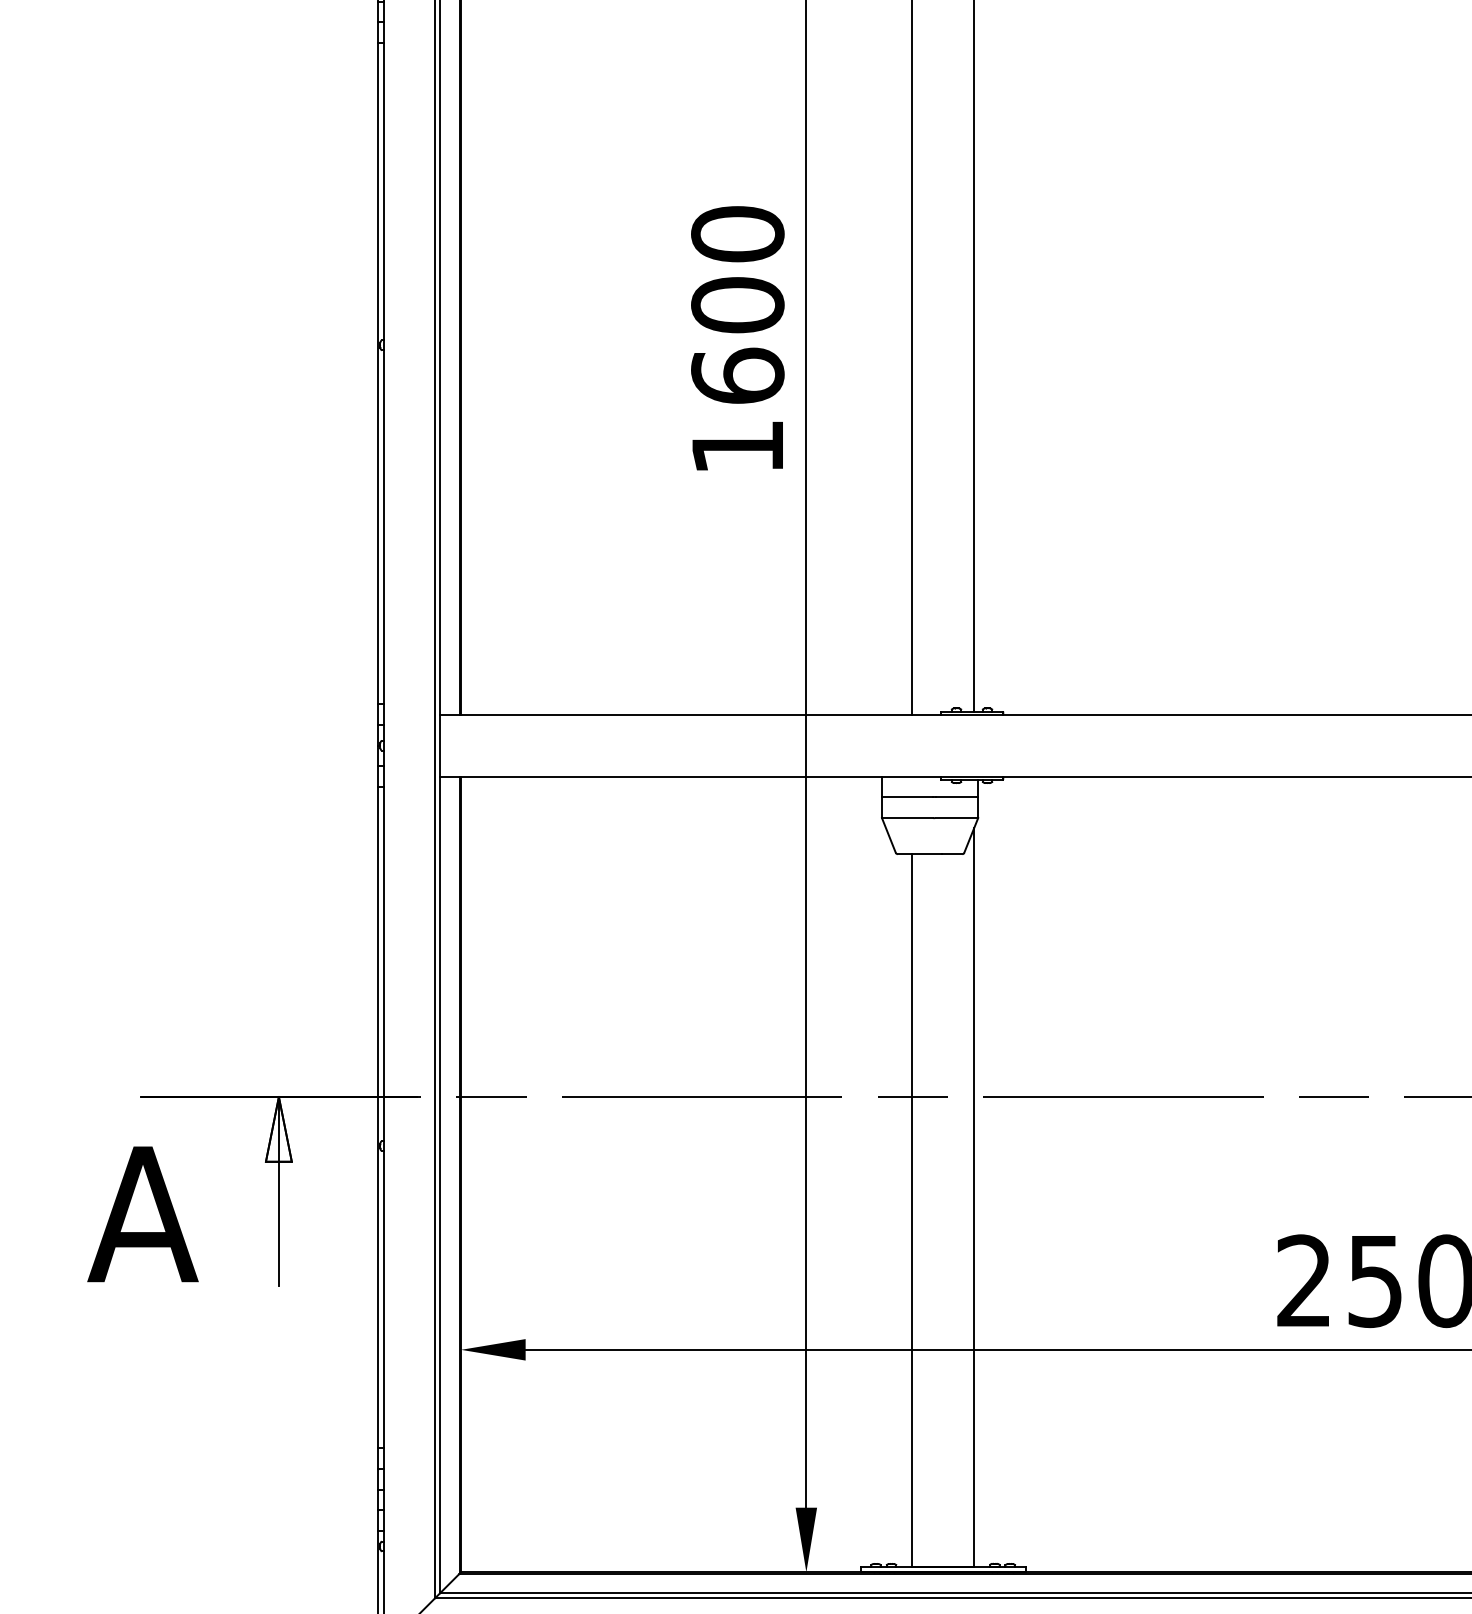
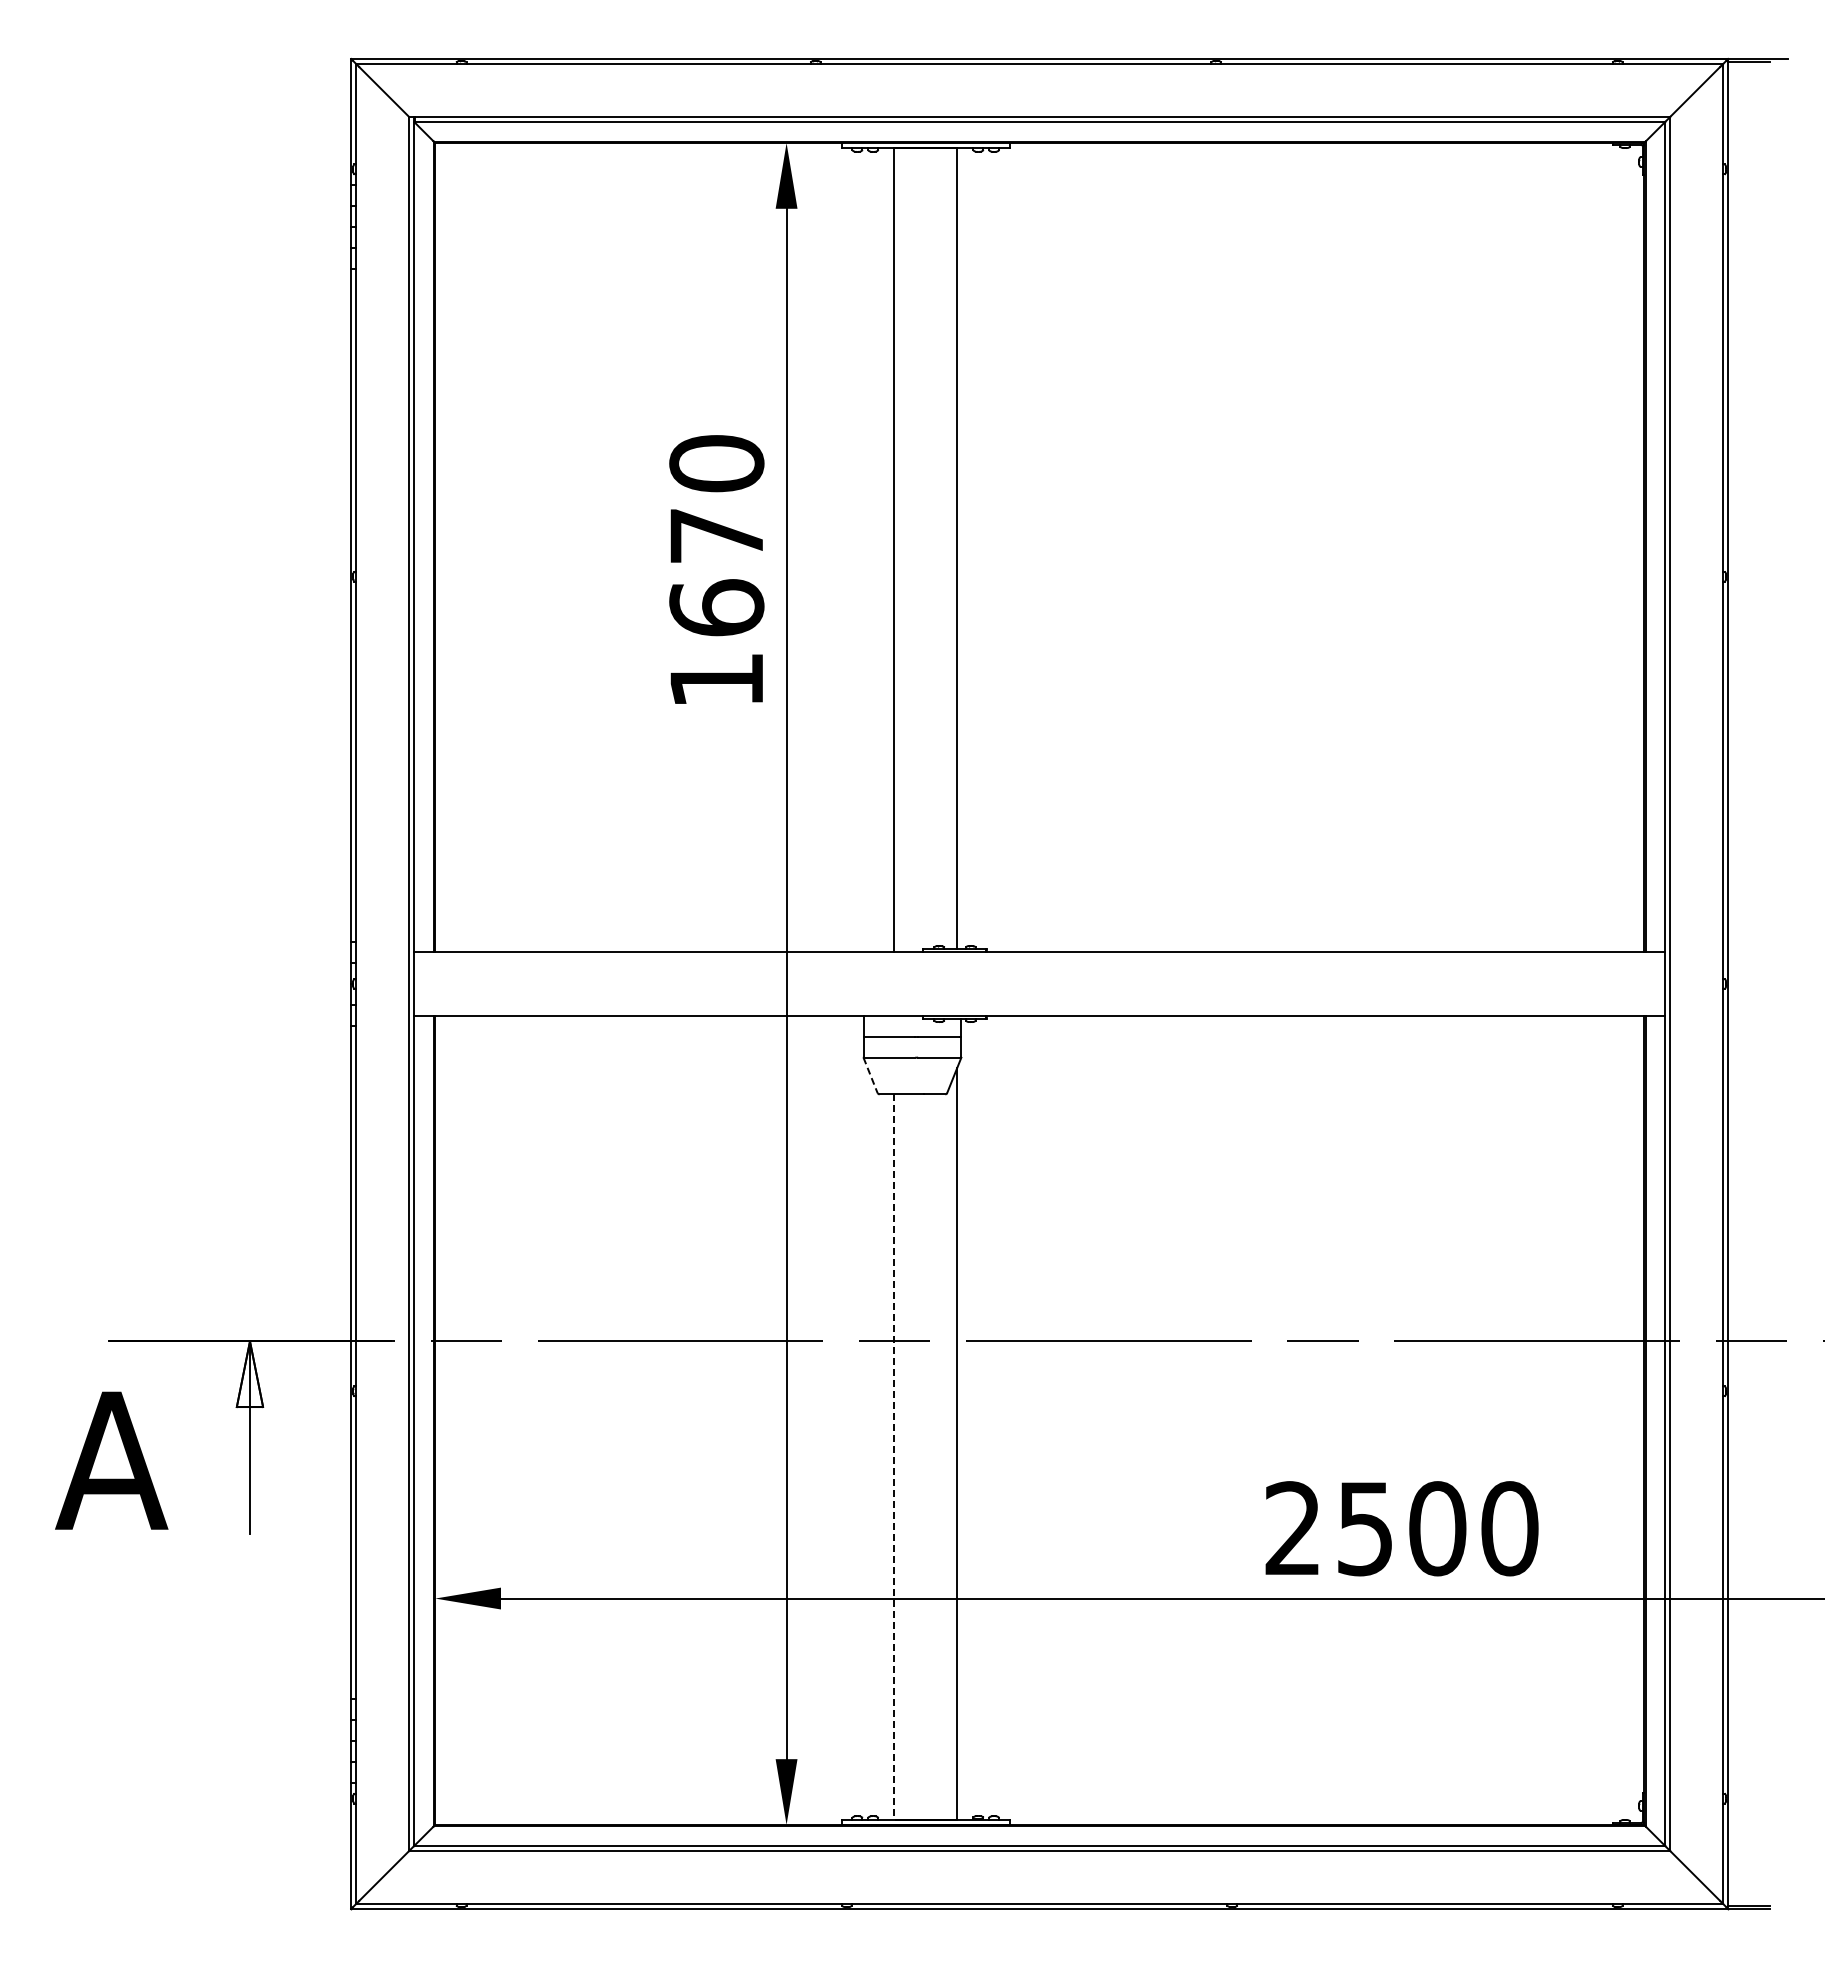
text: (737, 304) -> (716, 535), 1600 -> 1670
line: (888, 835) -> (870, 1075), solid -> dashed
line: (912, 1210) -> (894, 1456), solid -> dashed

